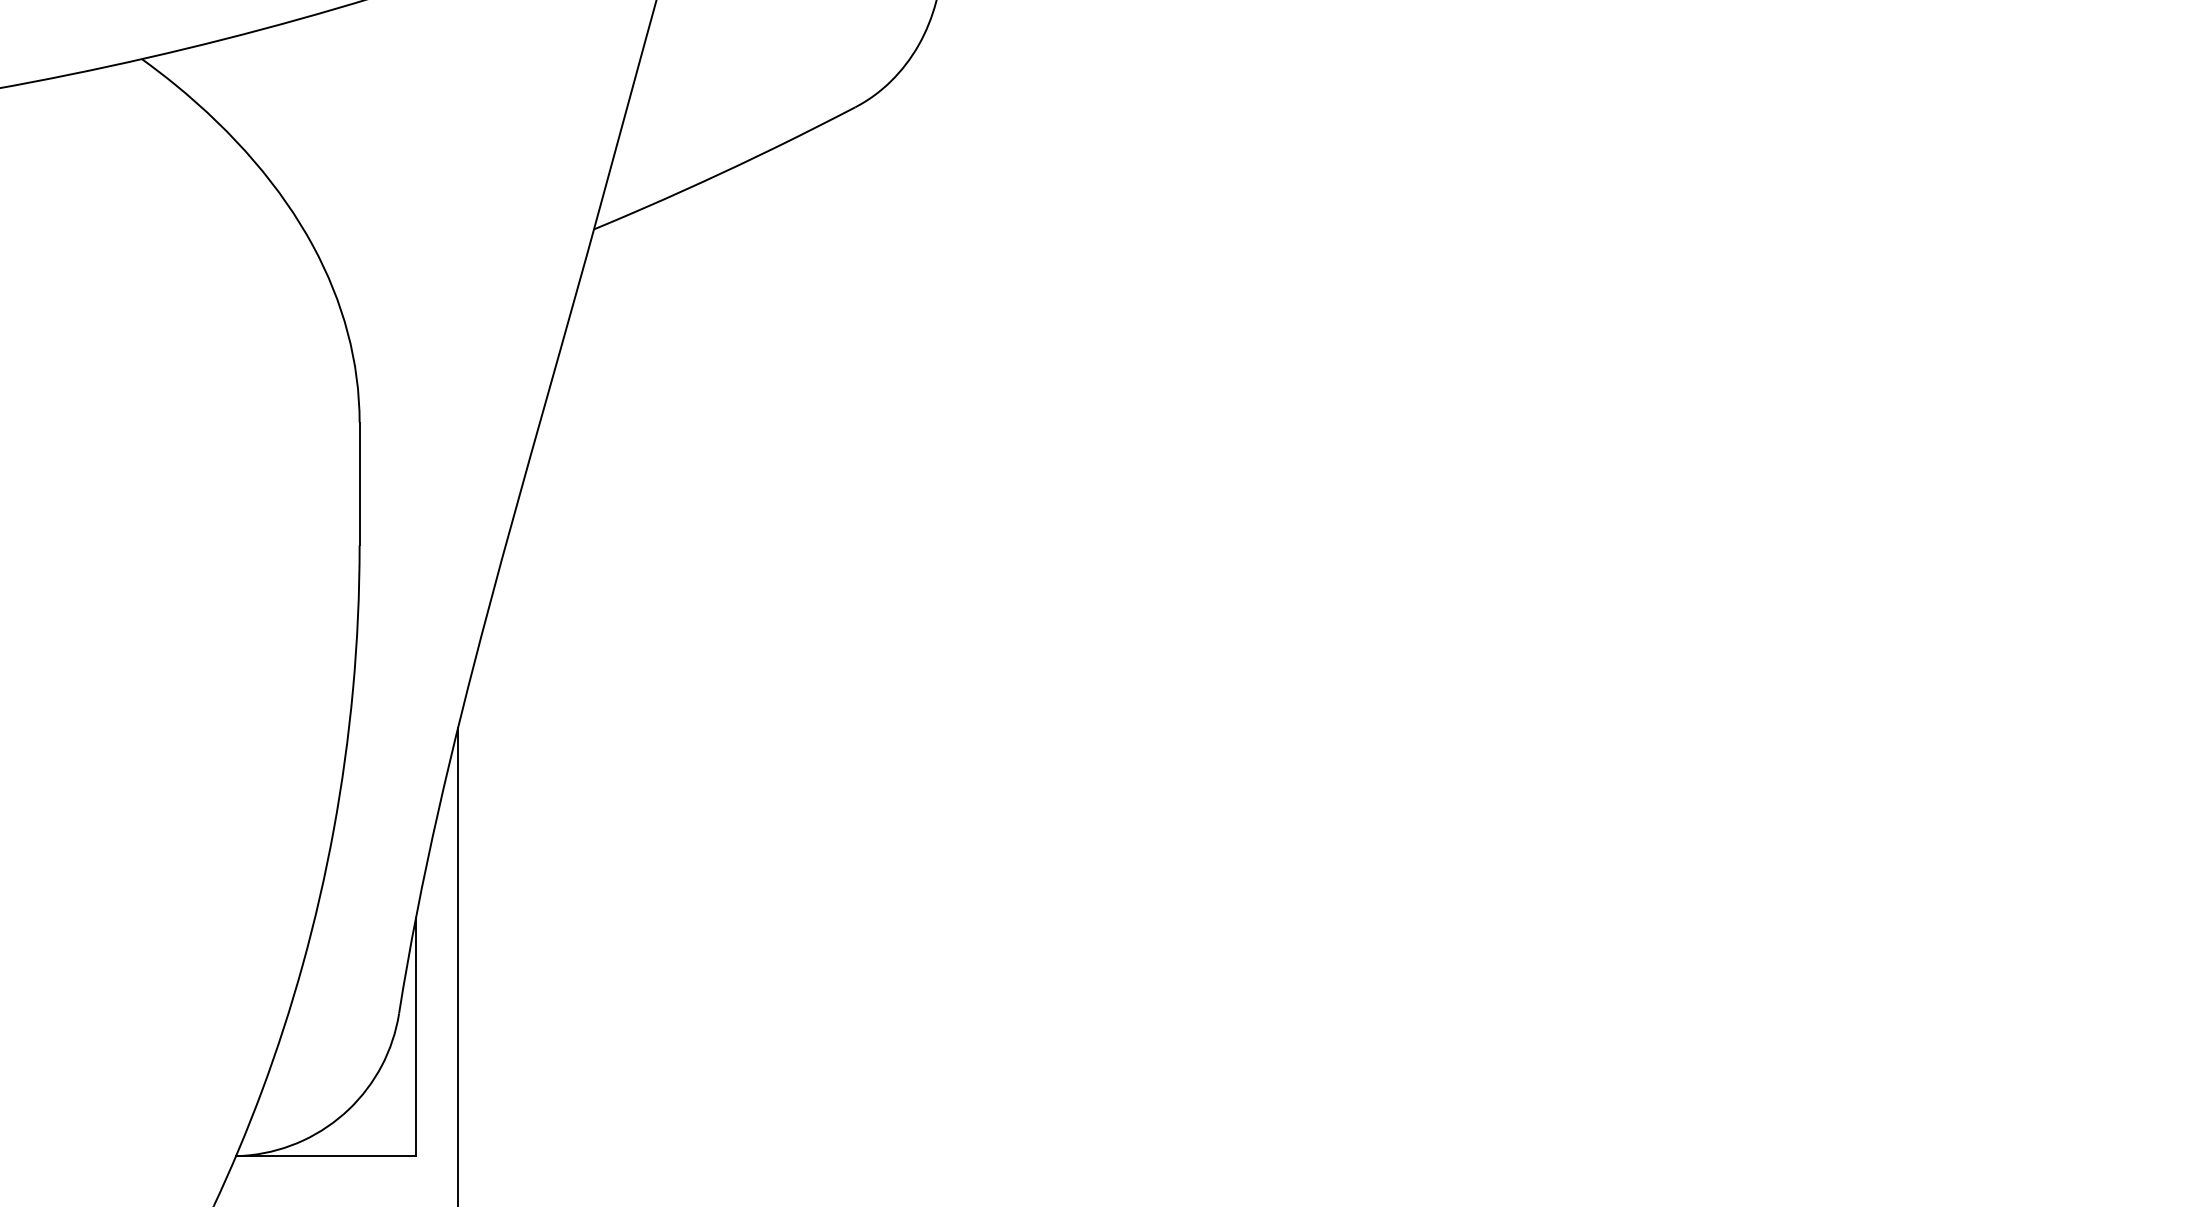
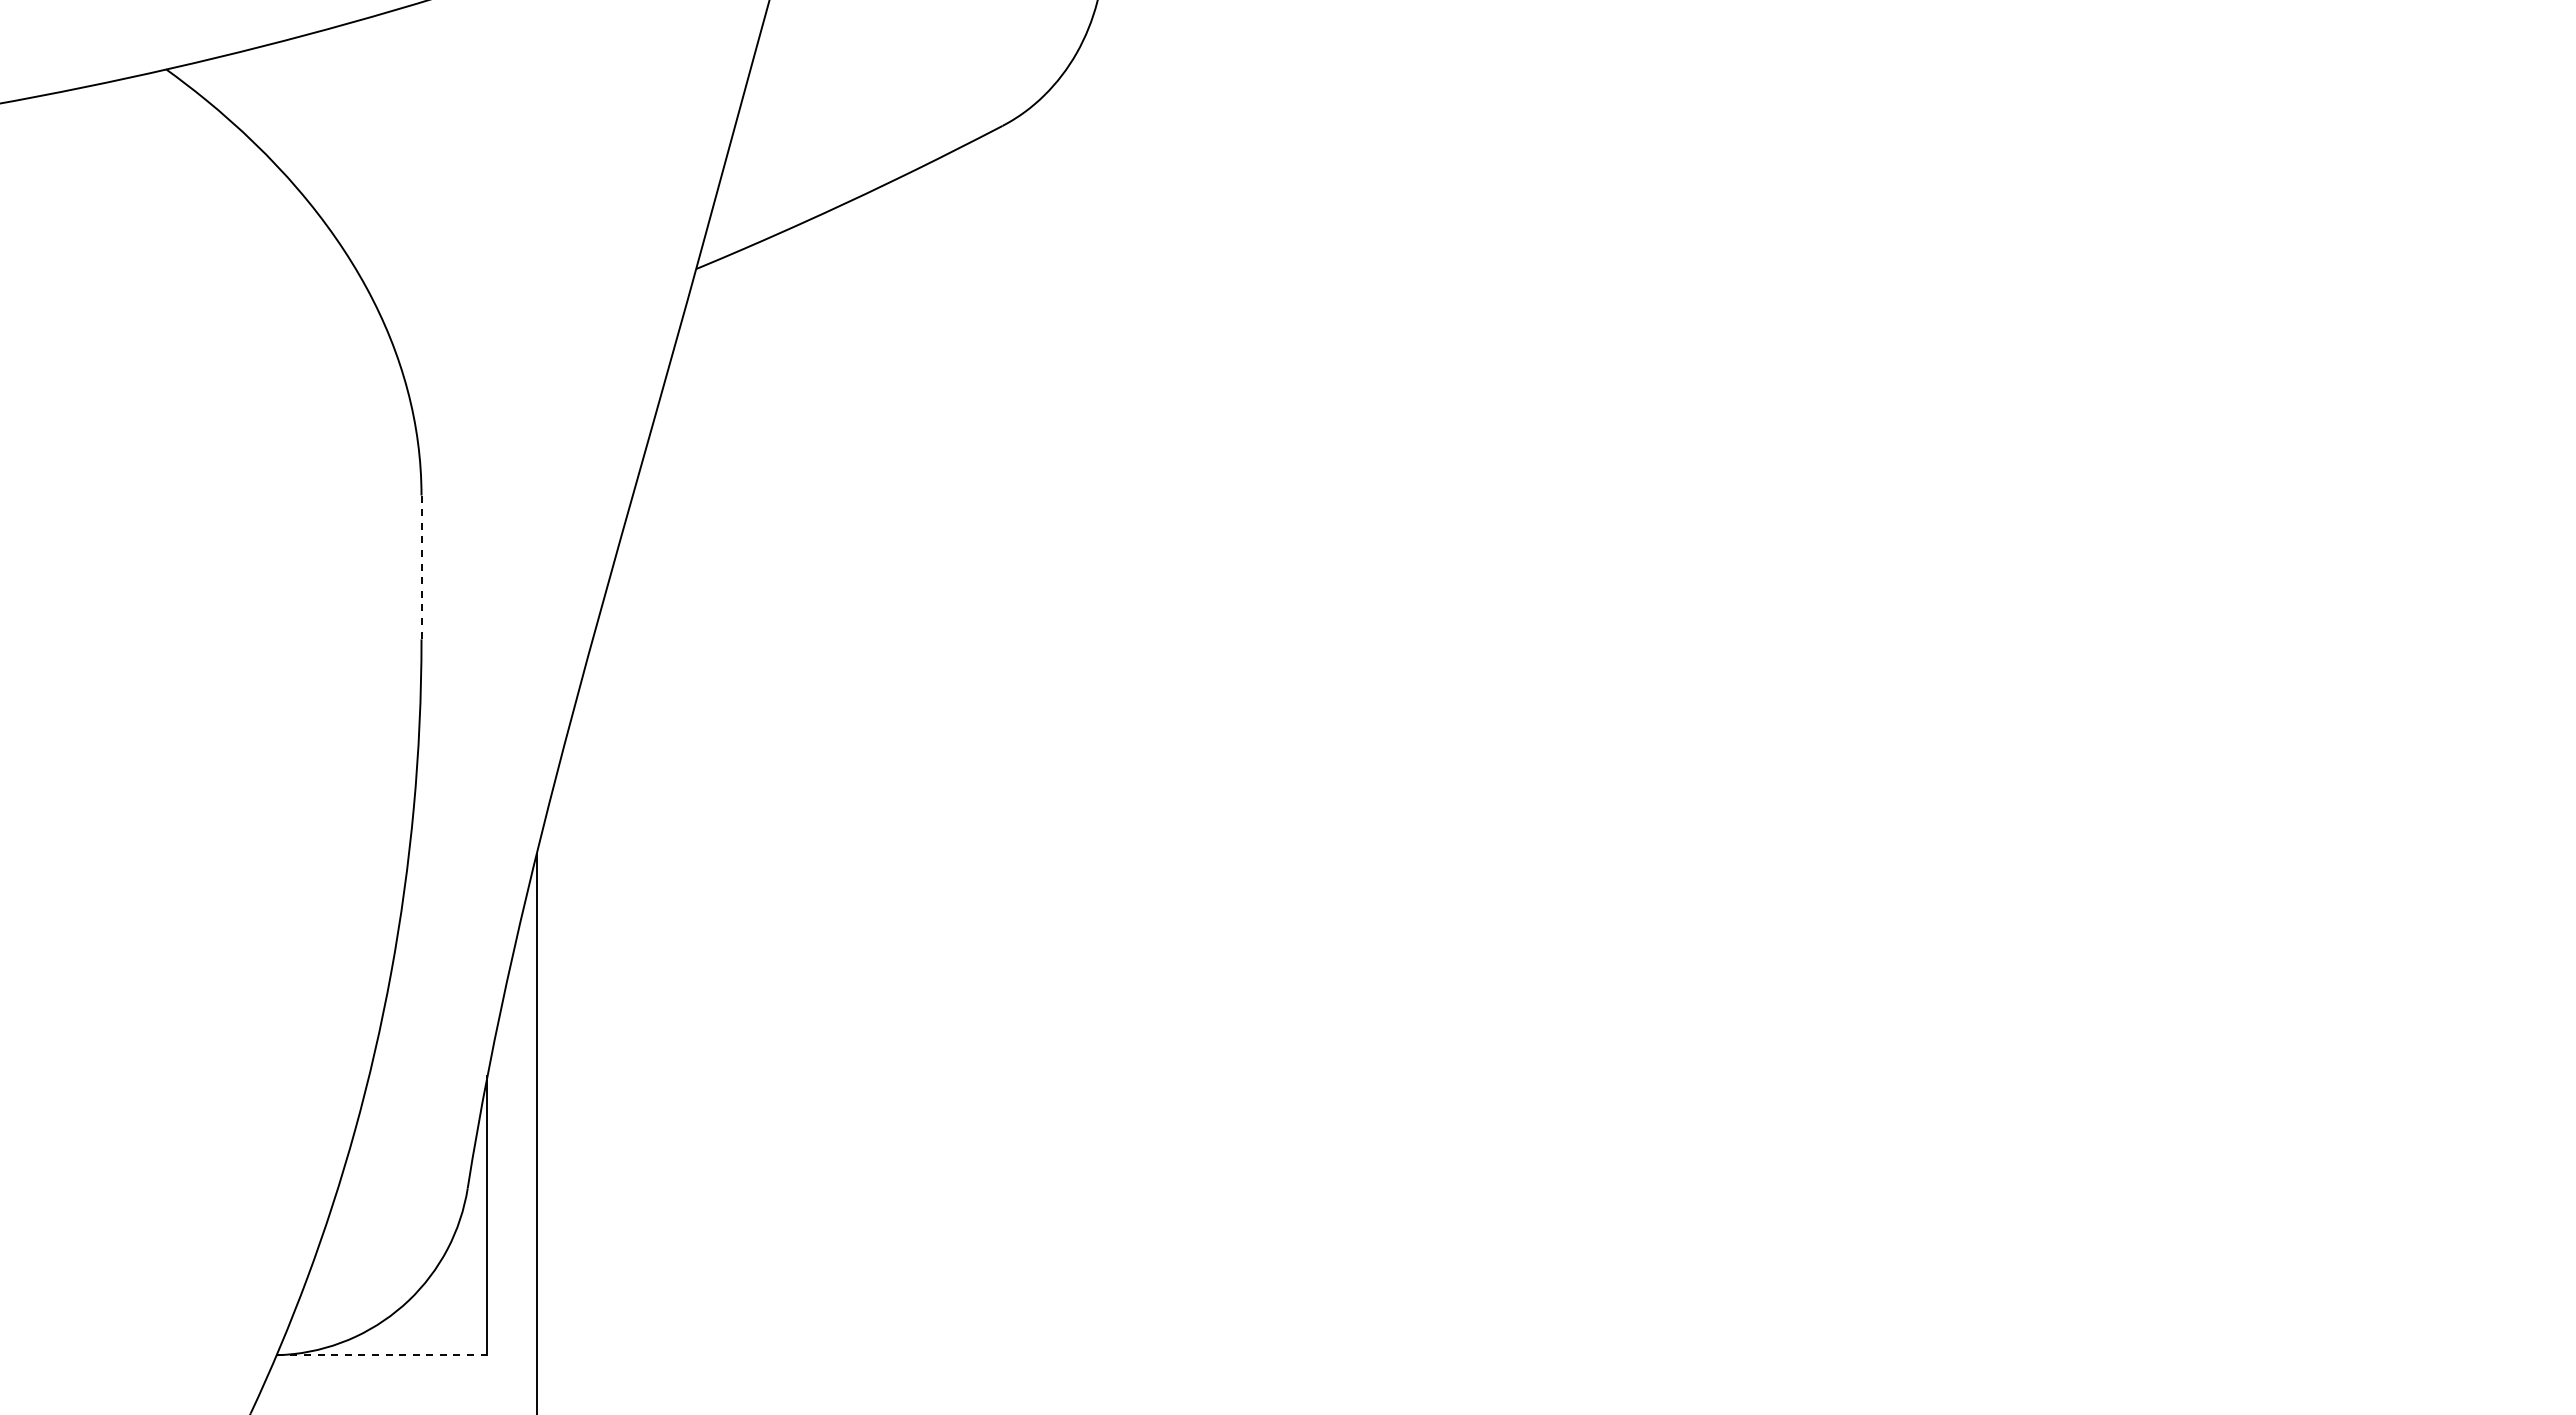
line: (359, 484) -> (421, 567), solid -> dashed
line: (326, 1156) -> (382, 1355), solid -> dashed

